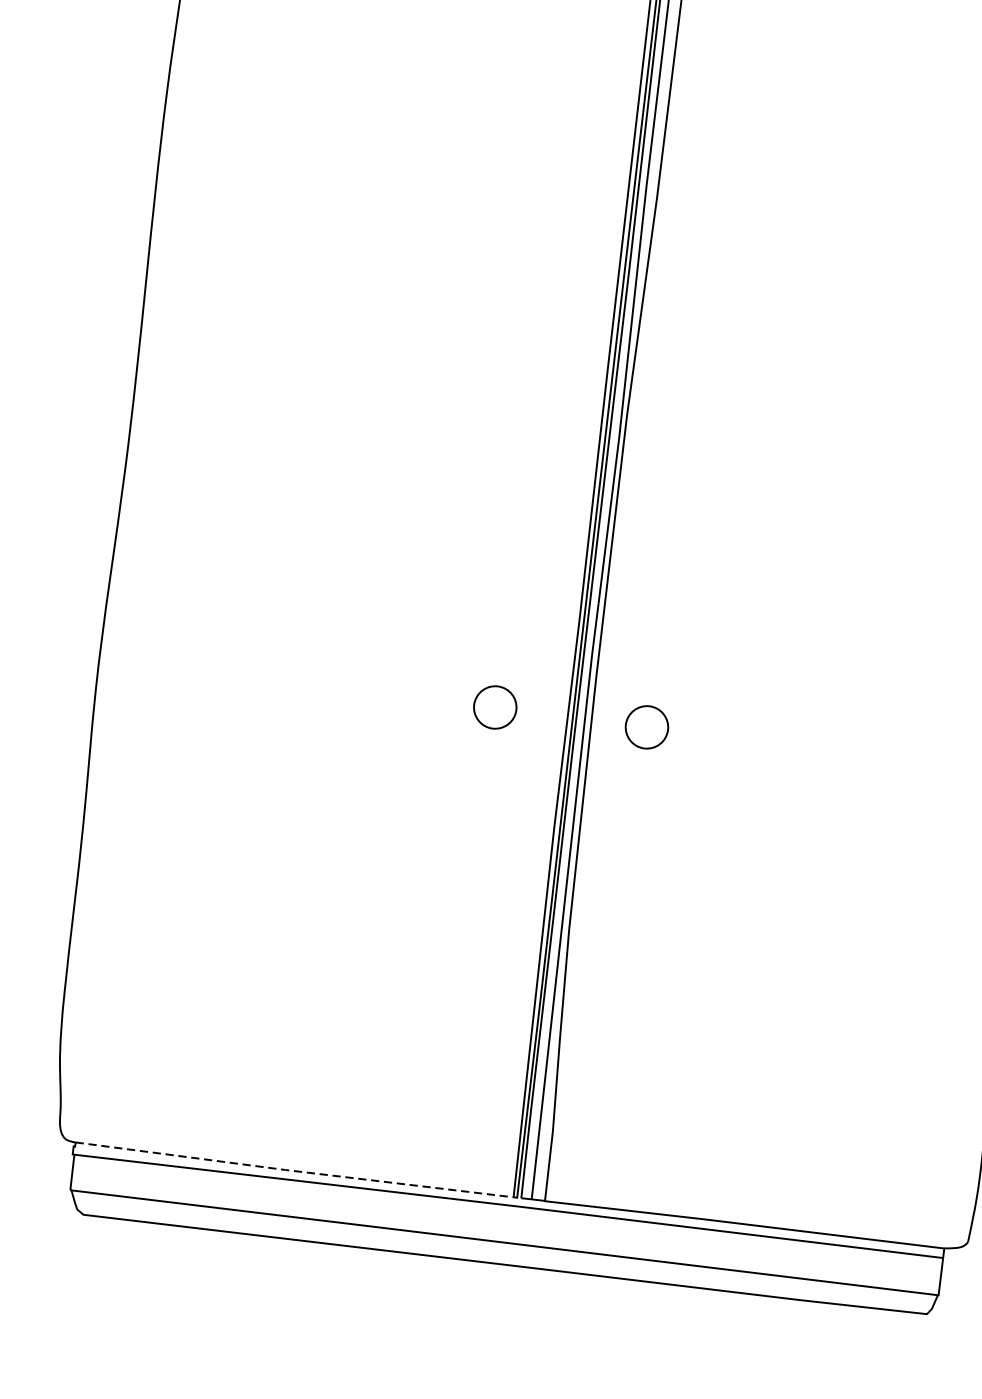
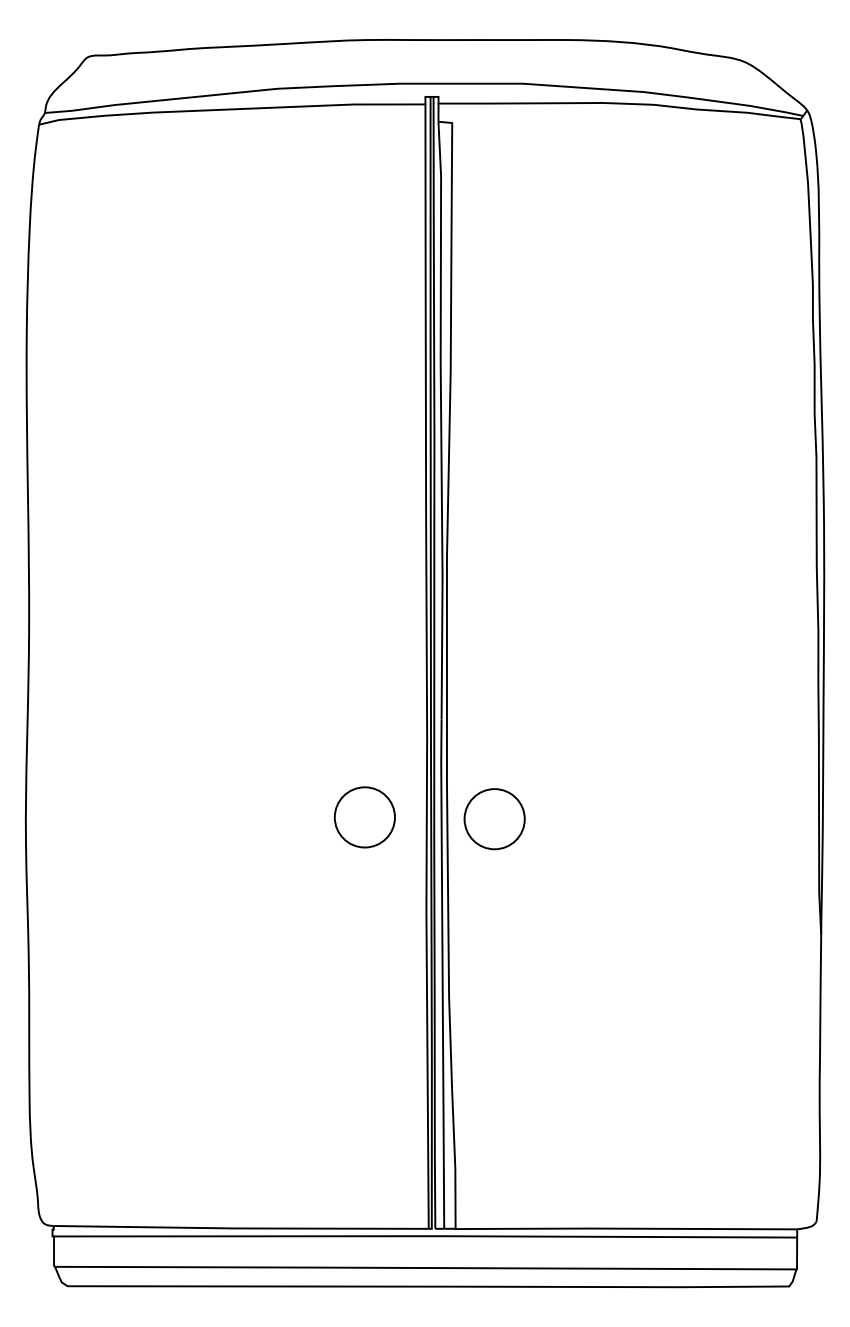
circle: (494, 707) -> (364, 817), size x1.67
circle: (646, 727) -> (494, 819), size x1.67
line: (294, 1171) -> (241, 1228), dashed -> solid

